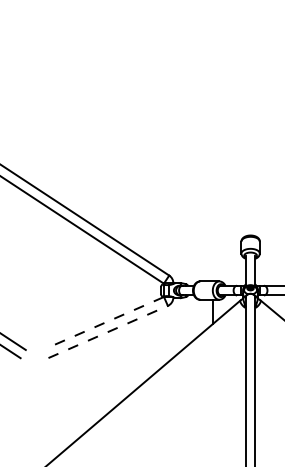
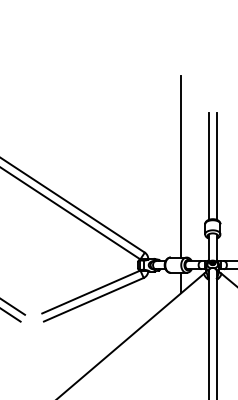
line: (255, 171) -> (216, 165), added
line: (213, 172) -> (181, 166), added
line: (245, 172) -> (208, 166), added
line: (104, 323) -> (90, 292), dashed -> solid
line: (108, 331) -> (94, 299), dashed -> solid

